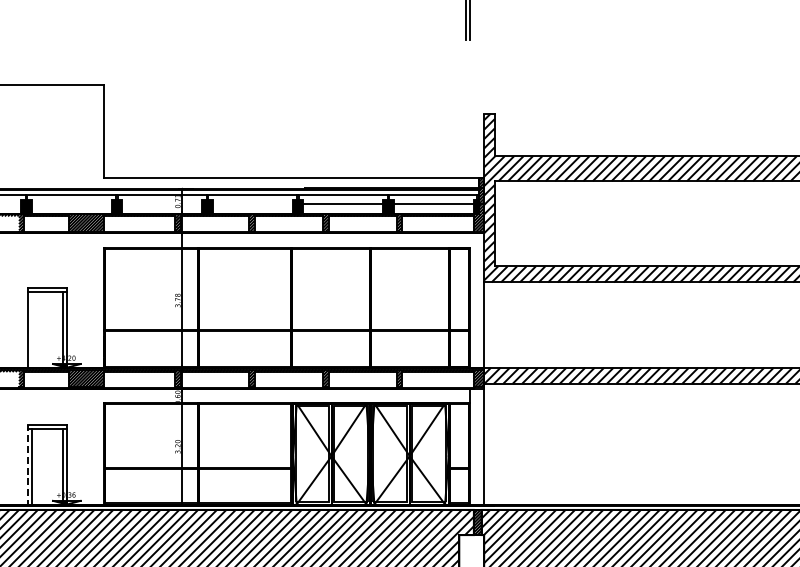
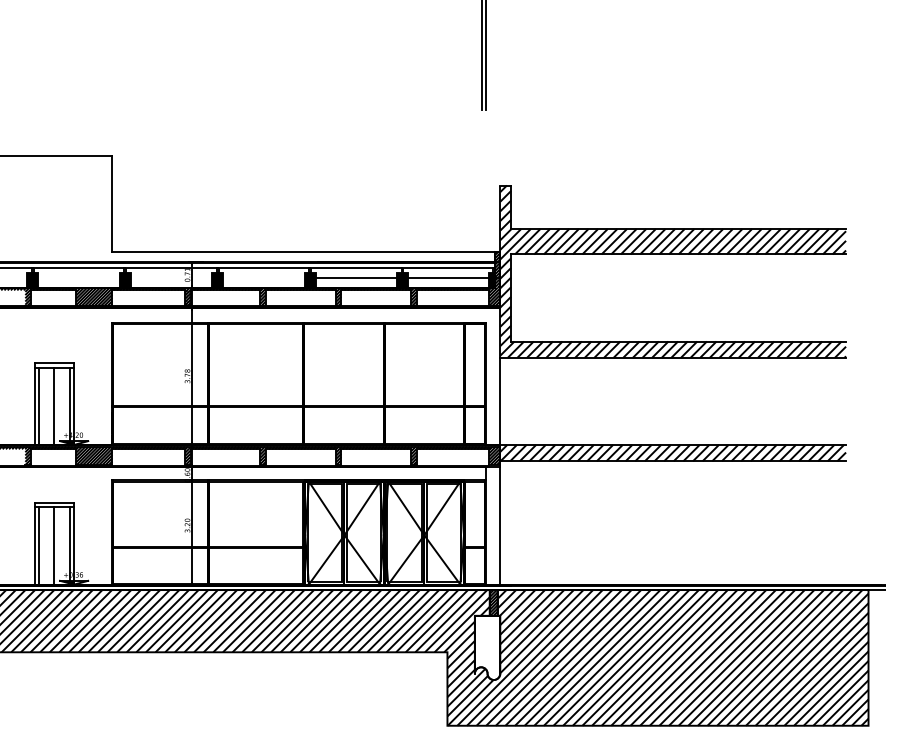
line: (31, 329) -> (38, 405), added
line: (47, 329) -> (54, 405), added
line: (28, 464) -> (34, 543), dashed -> solid
line: (47, 466) -> (54, 545), added

